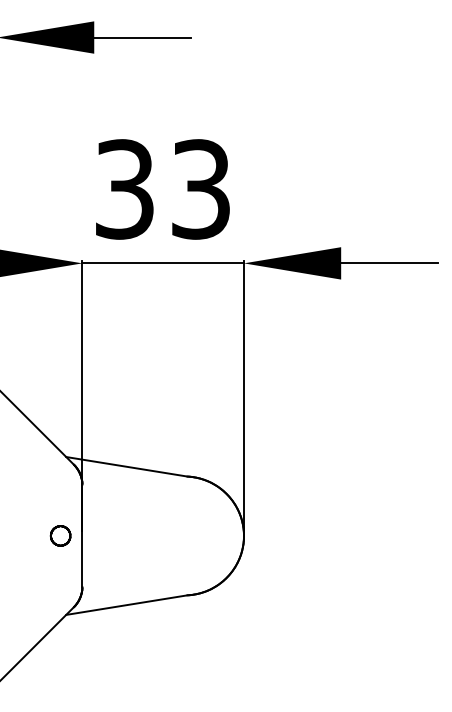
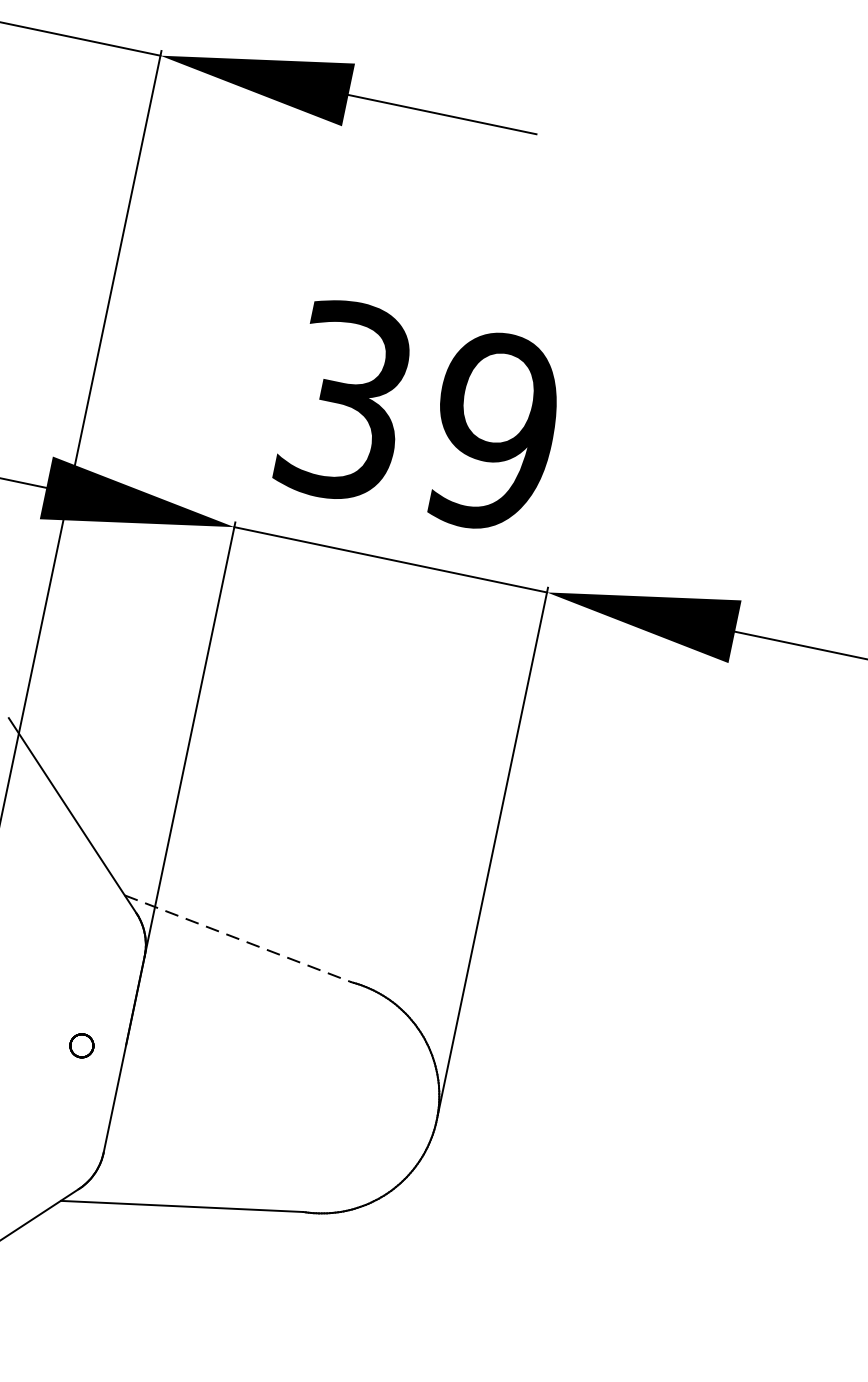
text: (200, 189) -> (492, 431), 33 -> 39
line: (127, 466) -> (239, 938), solid -> dashed
part: (60, 535) -> (81, 1044), size x0.6

